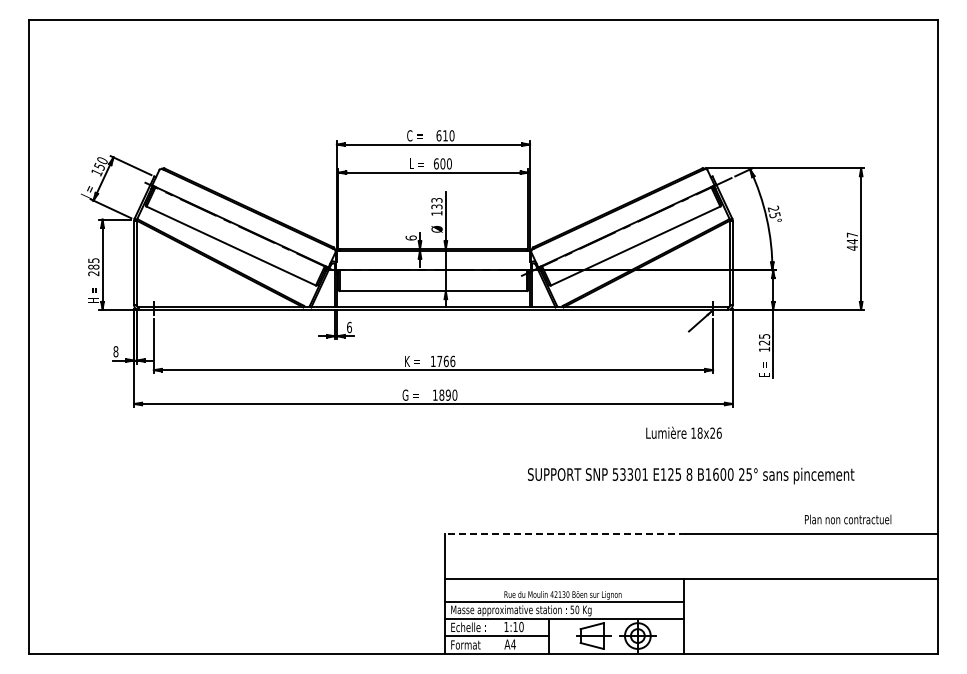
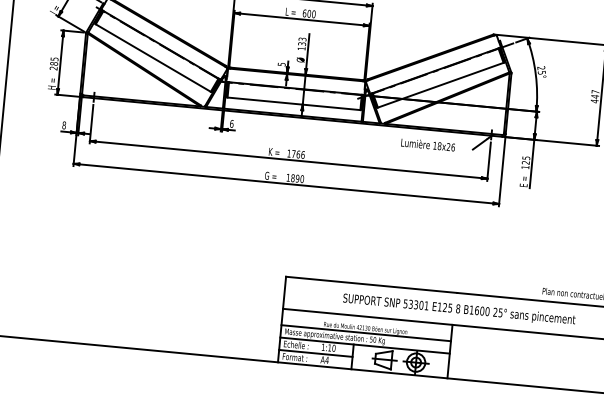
text: (410, 237) -> (281, 64), 6 -> 5
text: (683, 432) -> (427, 144), moved
text: (691, 475) -> (459, 309), moved
line: (565, 533) -> (371, 284), dashed -> solid

